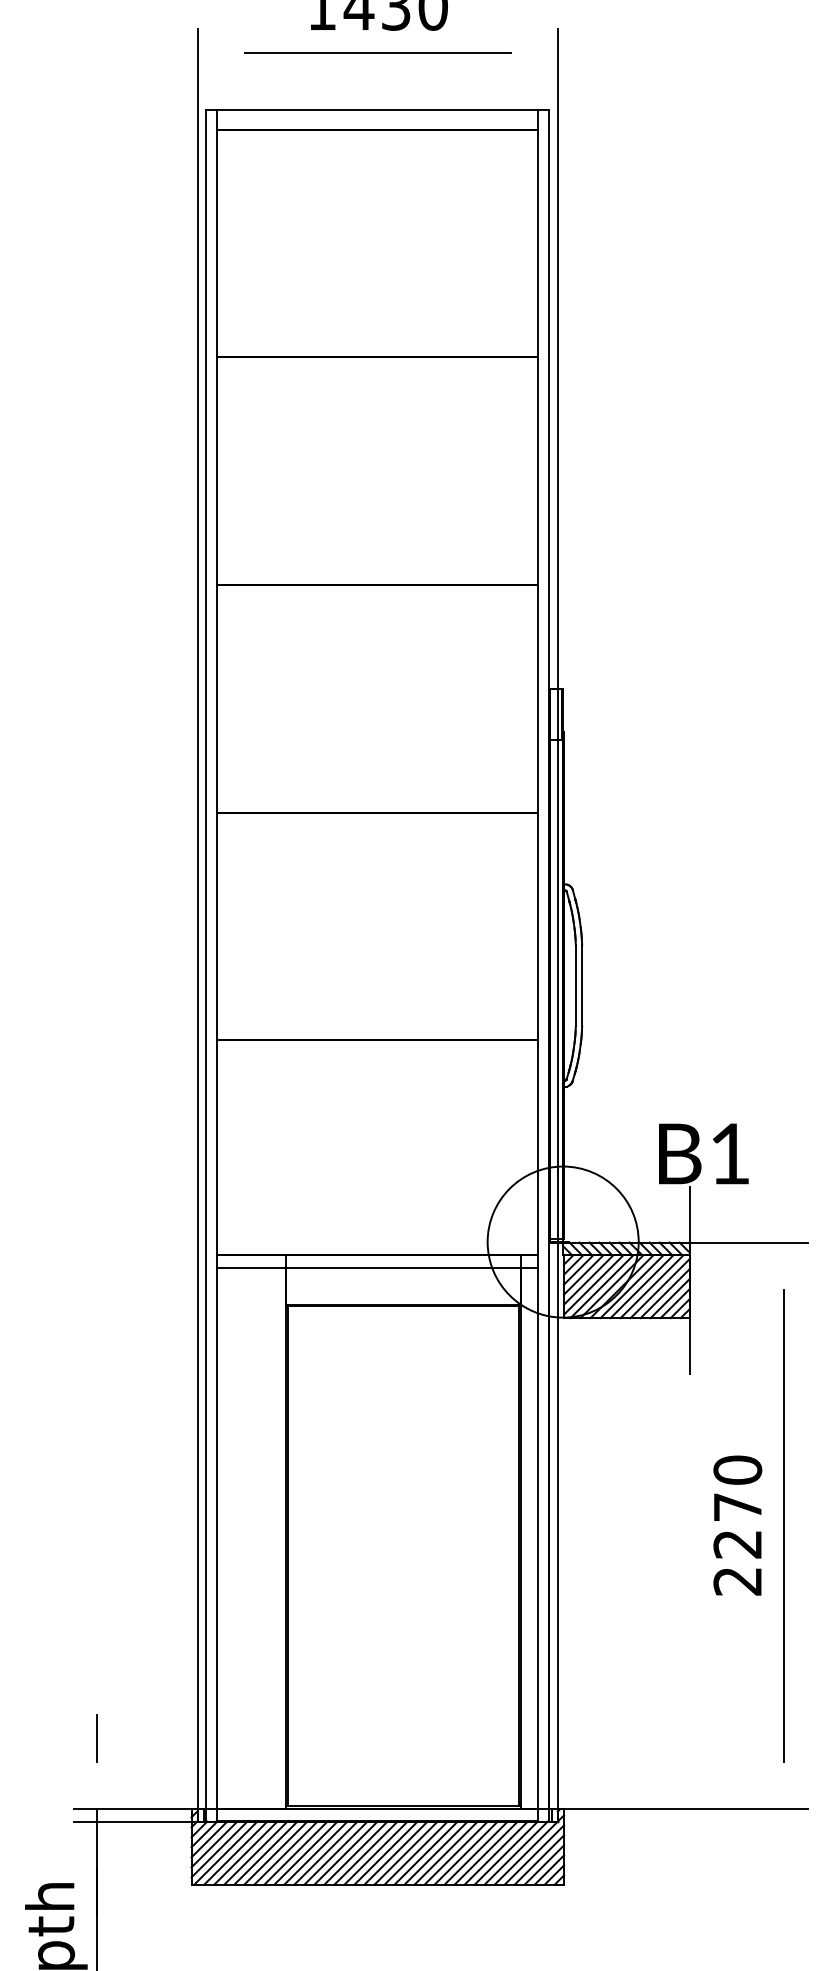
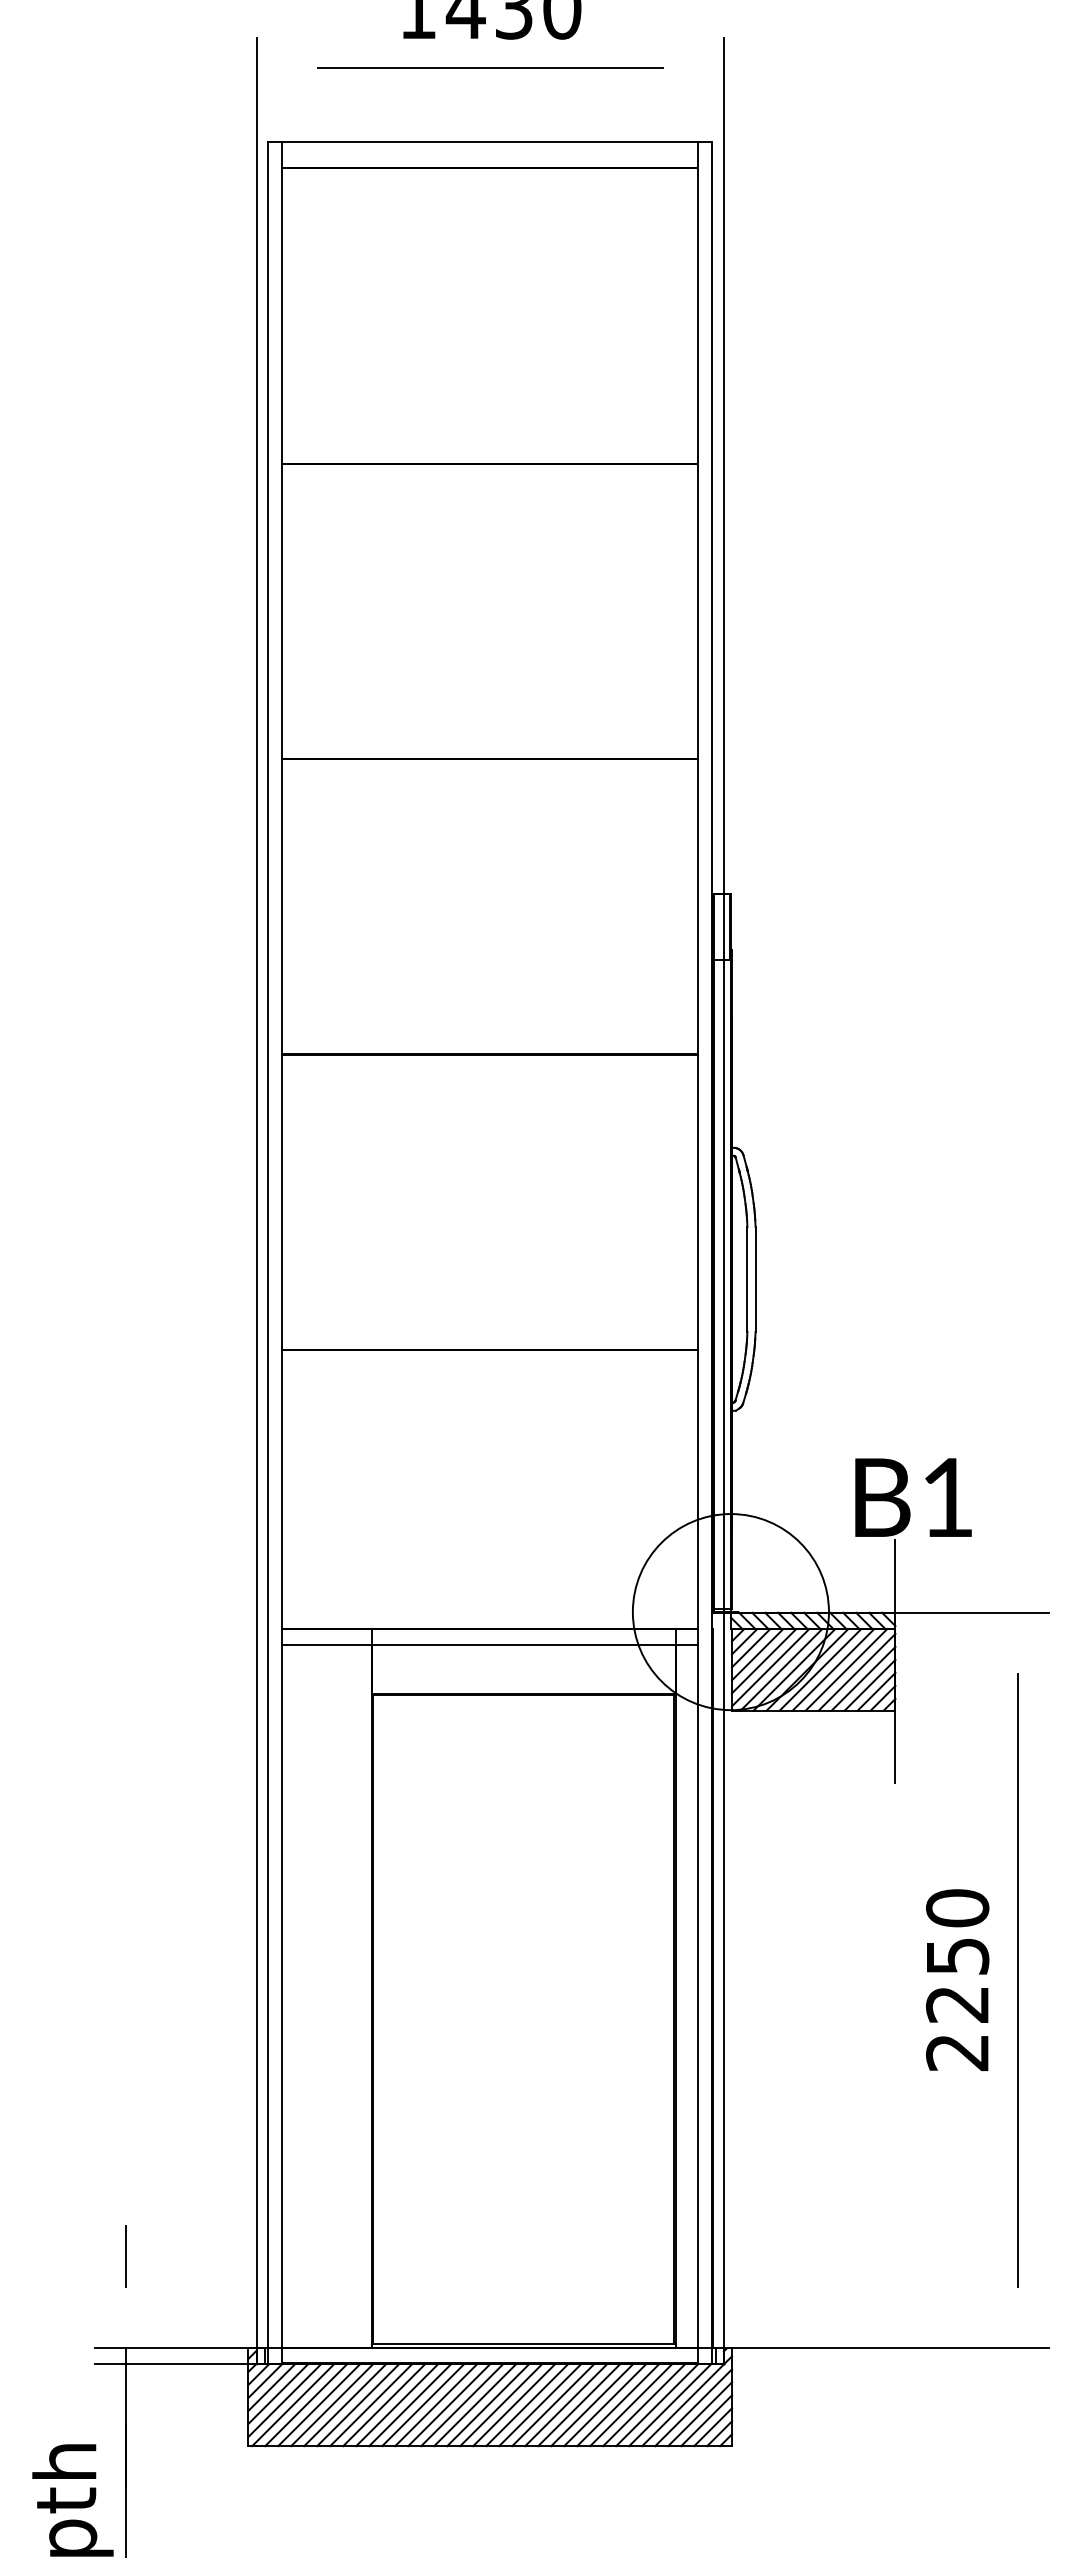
text: (738, 1507) -> (958, 1956), 2270 -> 2250

